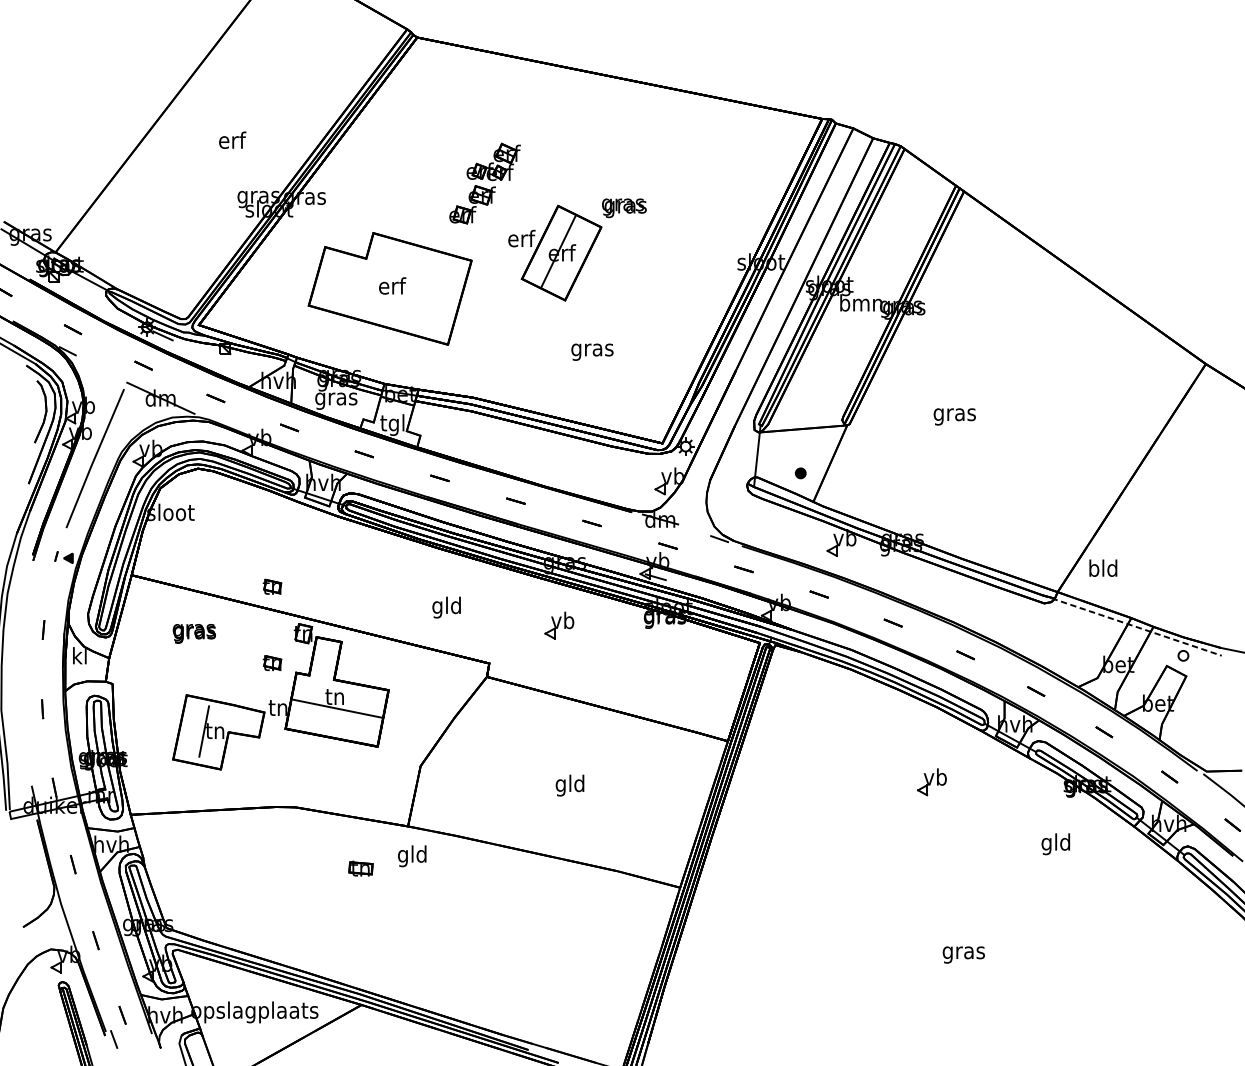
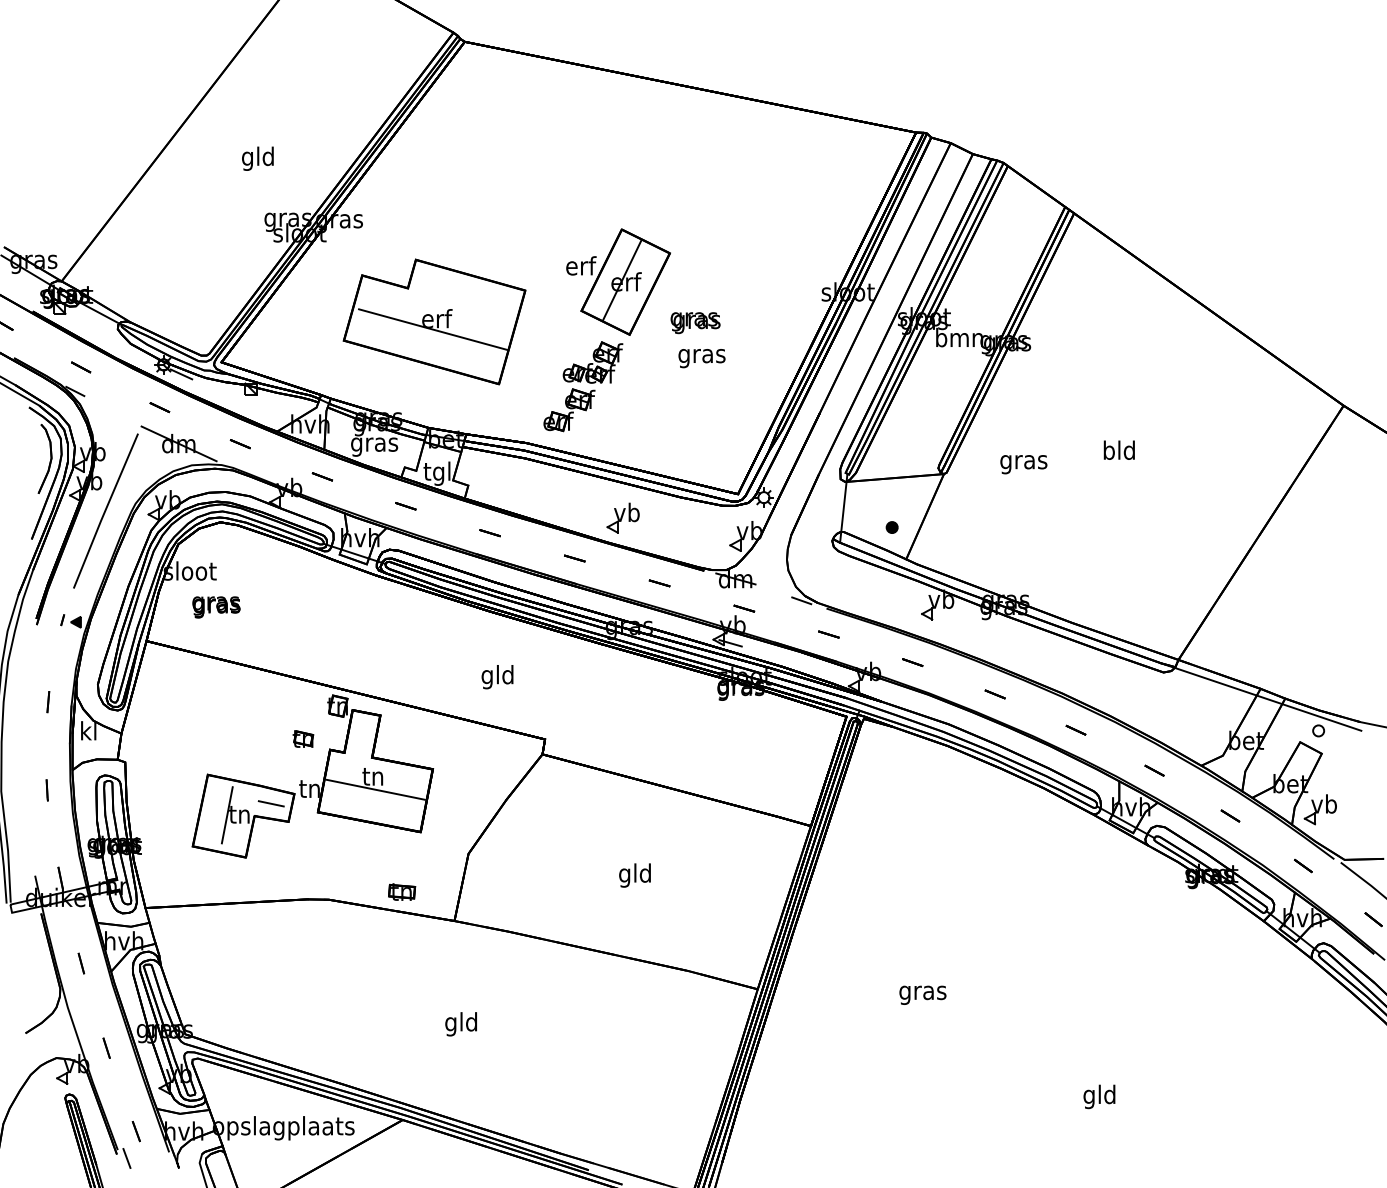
text: (232, 142) -> (258, 158), erf -> gld
part: (485, 183) -> (583, 386), moved
text: (624, 208) -> (695, 323), moved
line: (388, 295) -> (432, 329), added
text: (591, 352) -> (701, 358), moved
text: (954, 416) -> (1023, 464), moved
text: (1102, 567) -> (1118, 449), moved
part: (272, 586) -> (303, 653), removed
part: (558, 624) -> (622, 517), moved
line: (1132, 625) -> (1261, 697), dashed -> solid
text: (194, 633) -> (216, 607), moved
line: (242, 720) -> (270, 803), added
part: (931, 782) -> (1319, 809), moved
text: (1055, 843) -> (1099, 1096), moved
text: (411, 856) -> (460, 1024), moved
part: (361, 868) -> (402, 891), moved
text: (963, 954) -> (922, 994), moved

